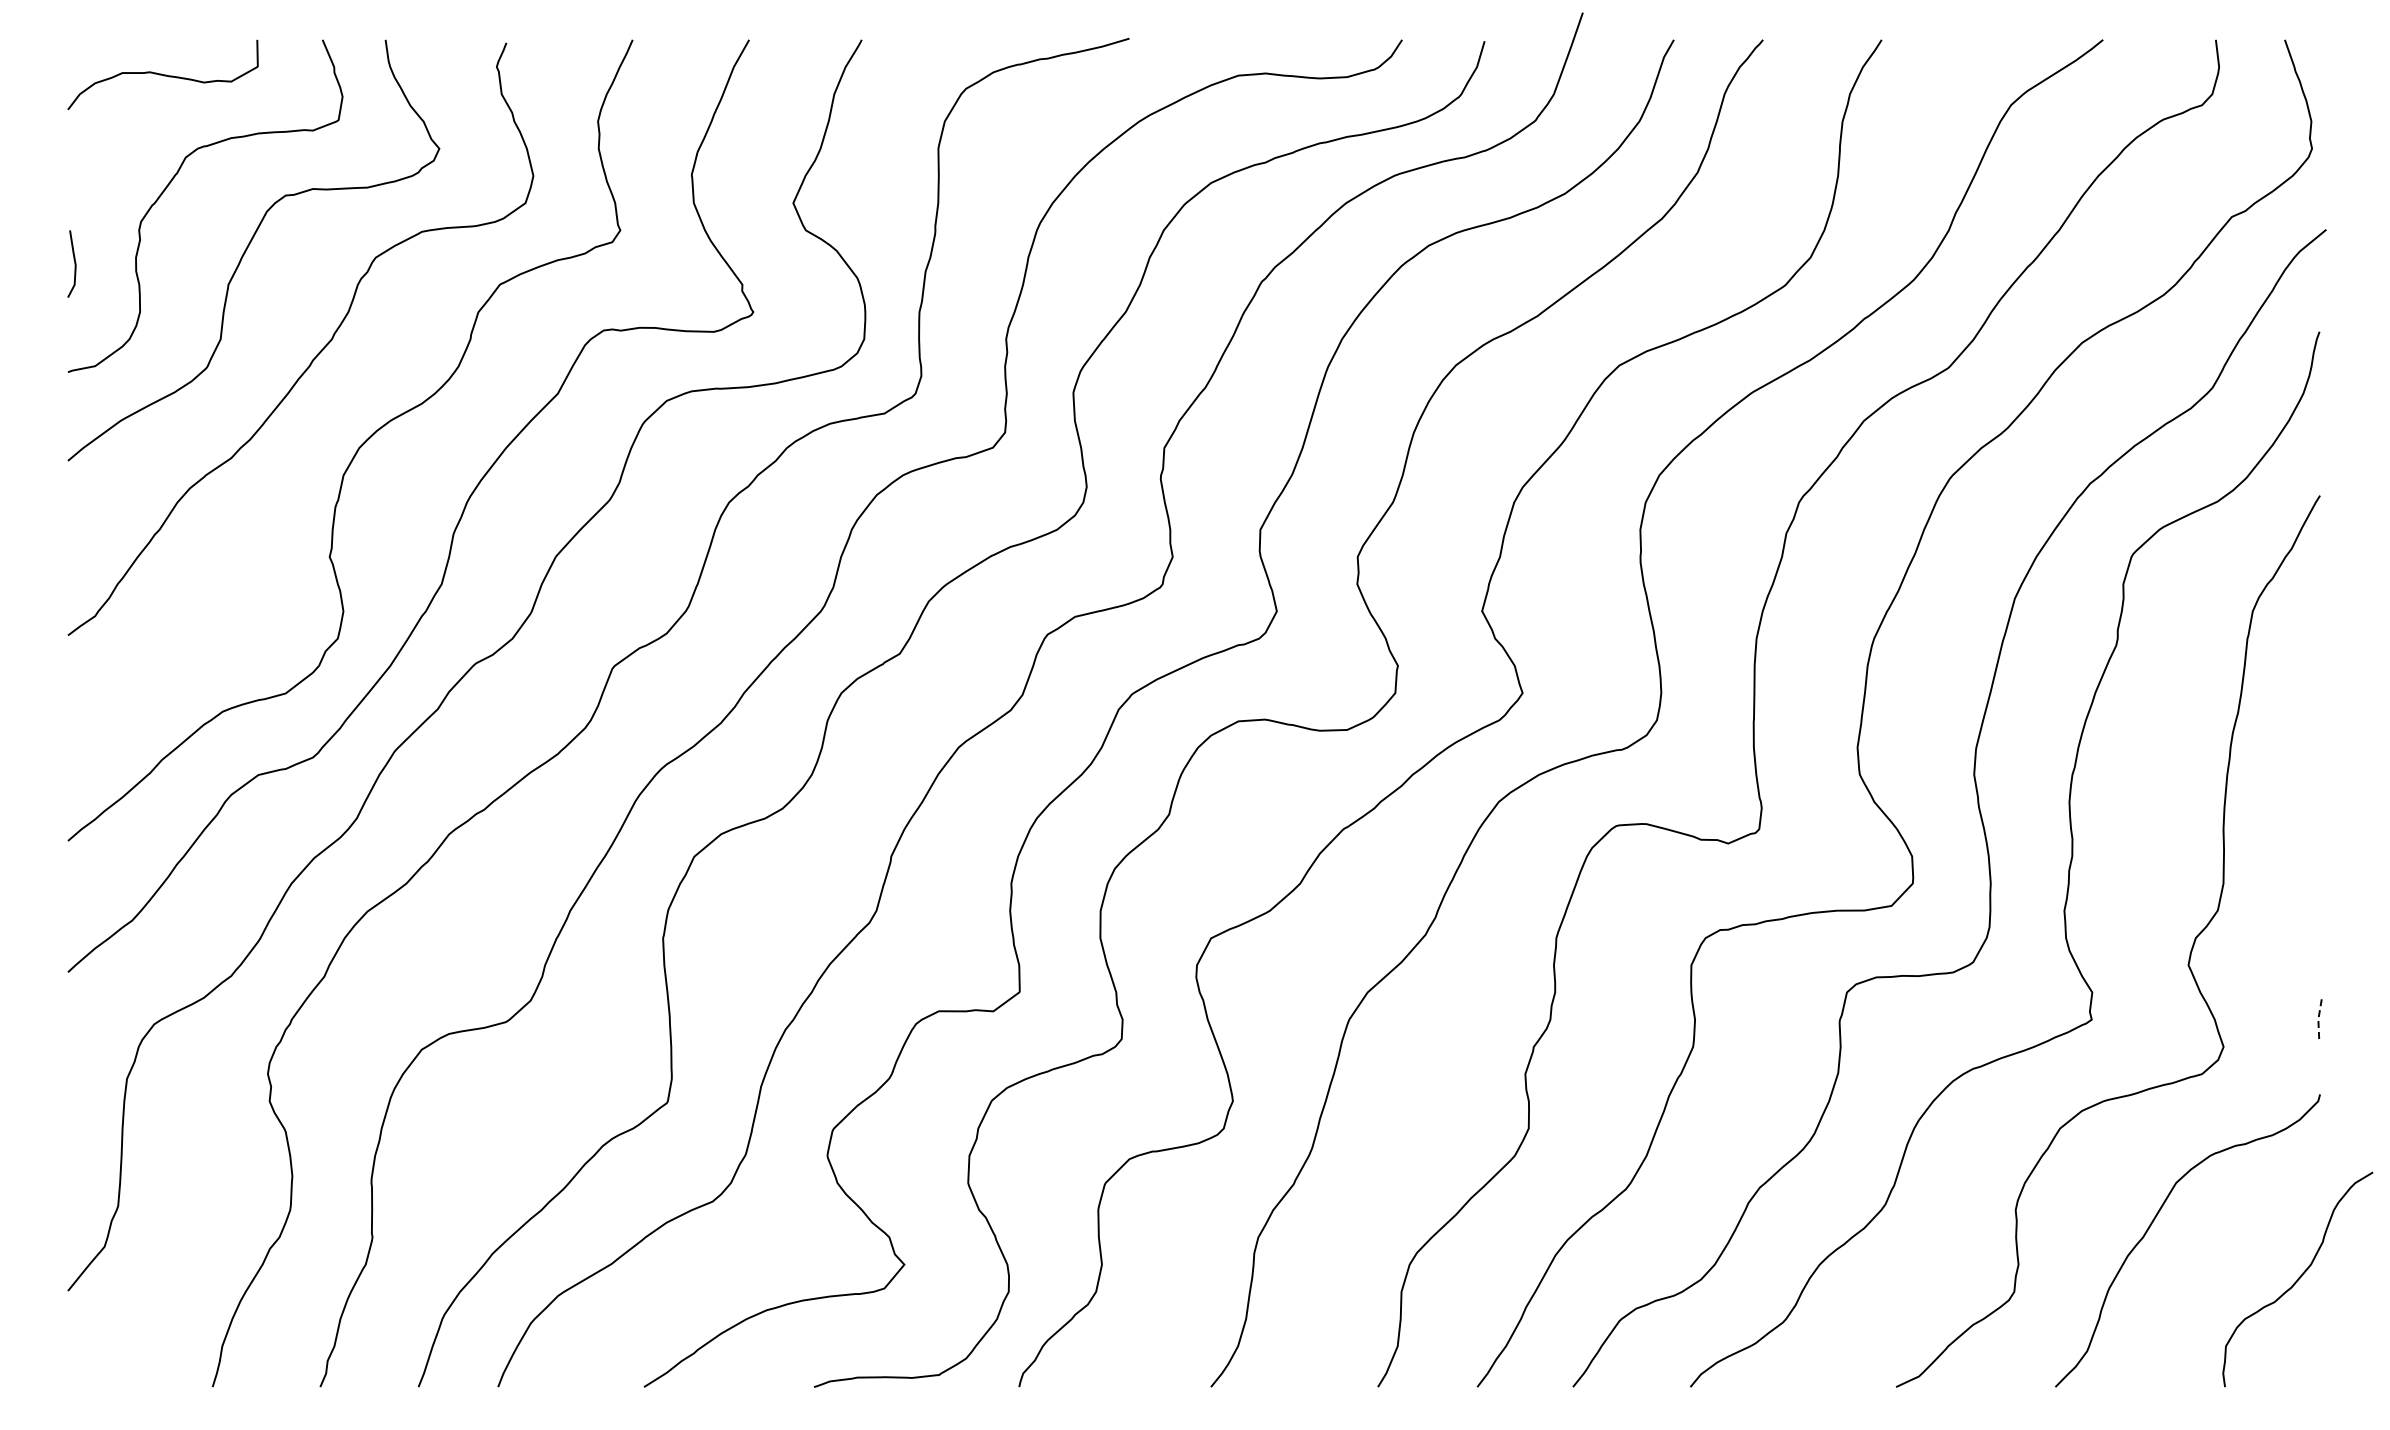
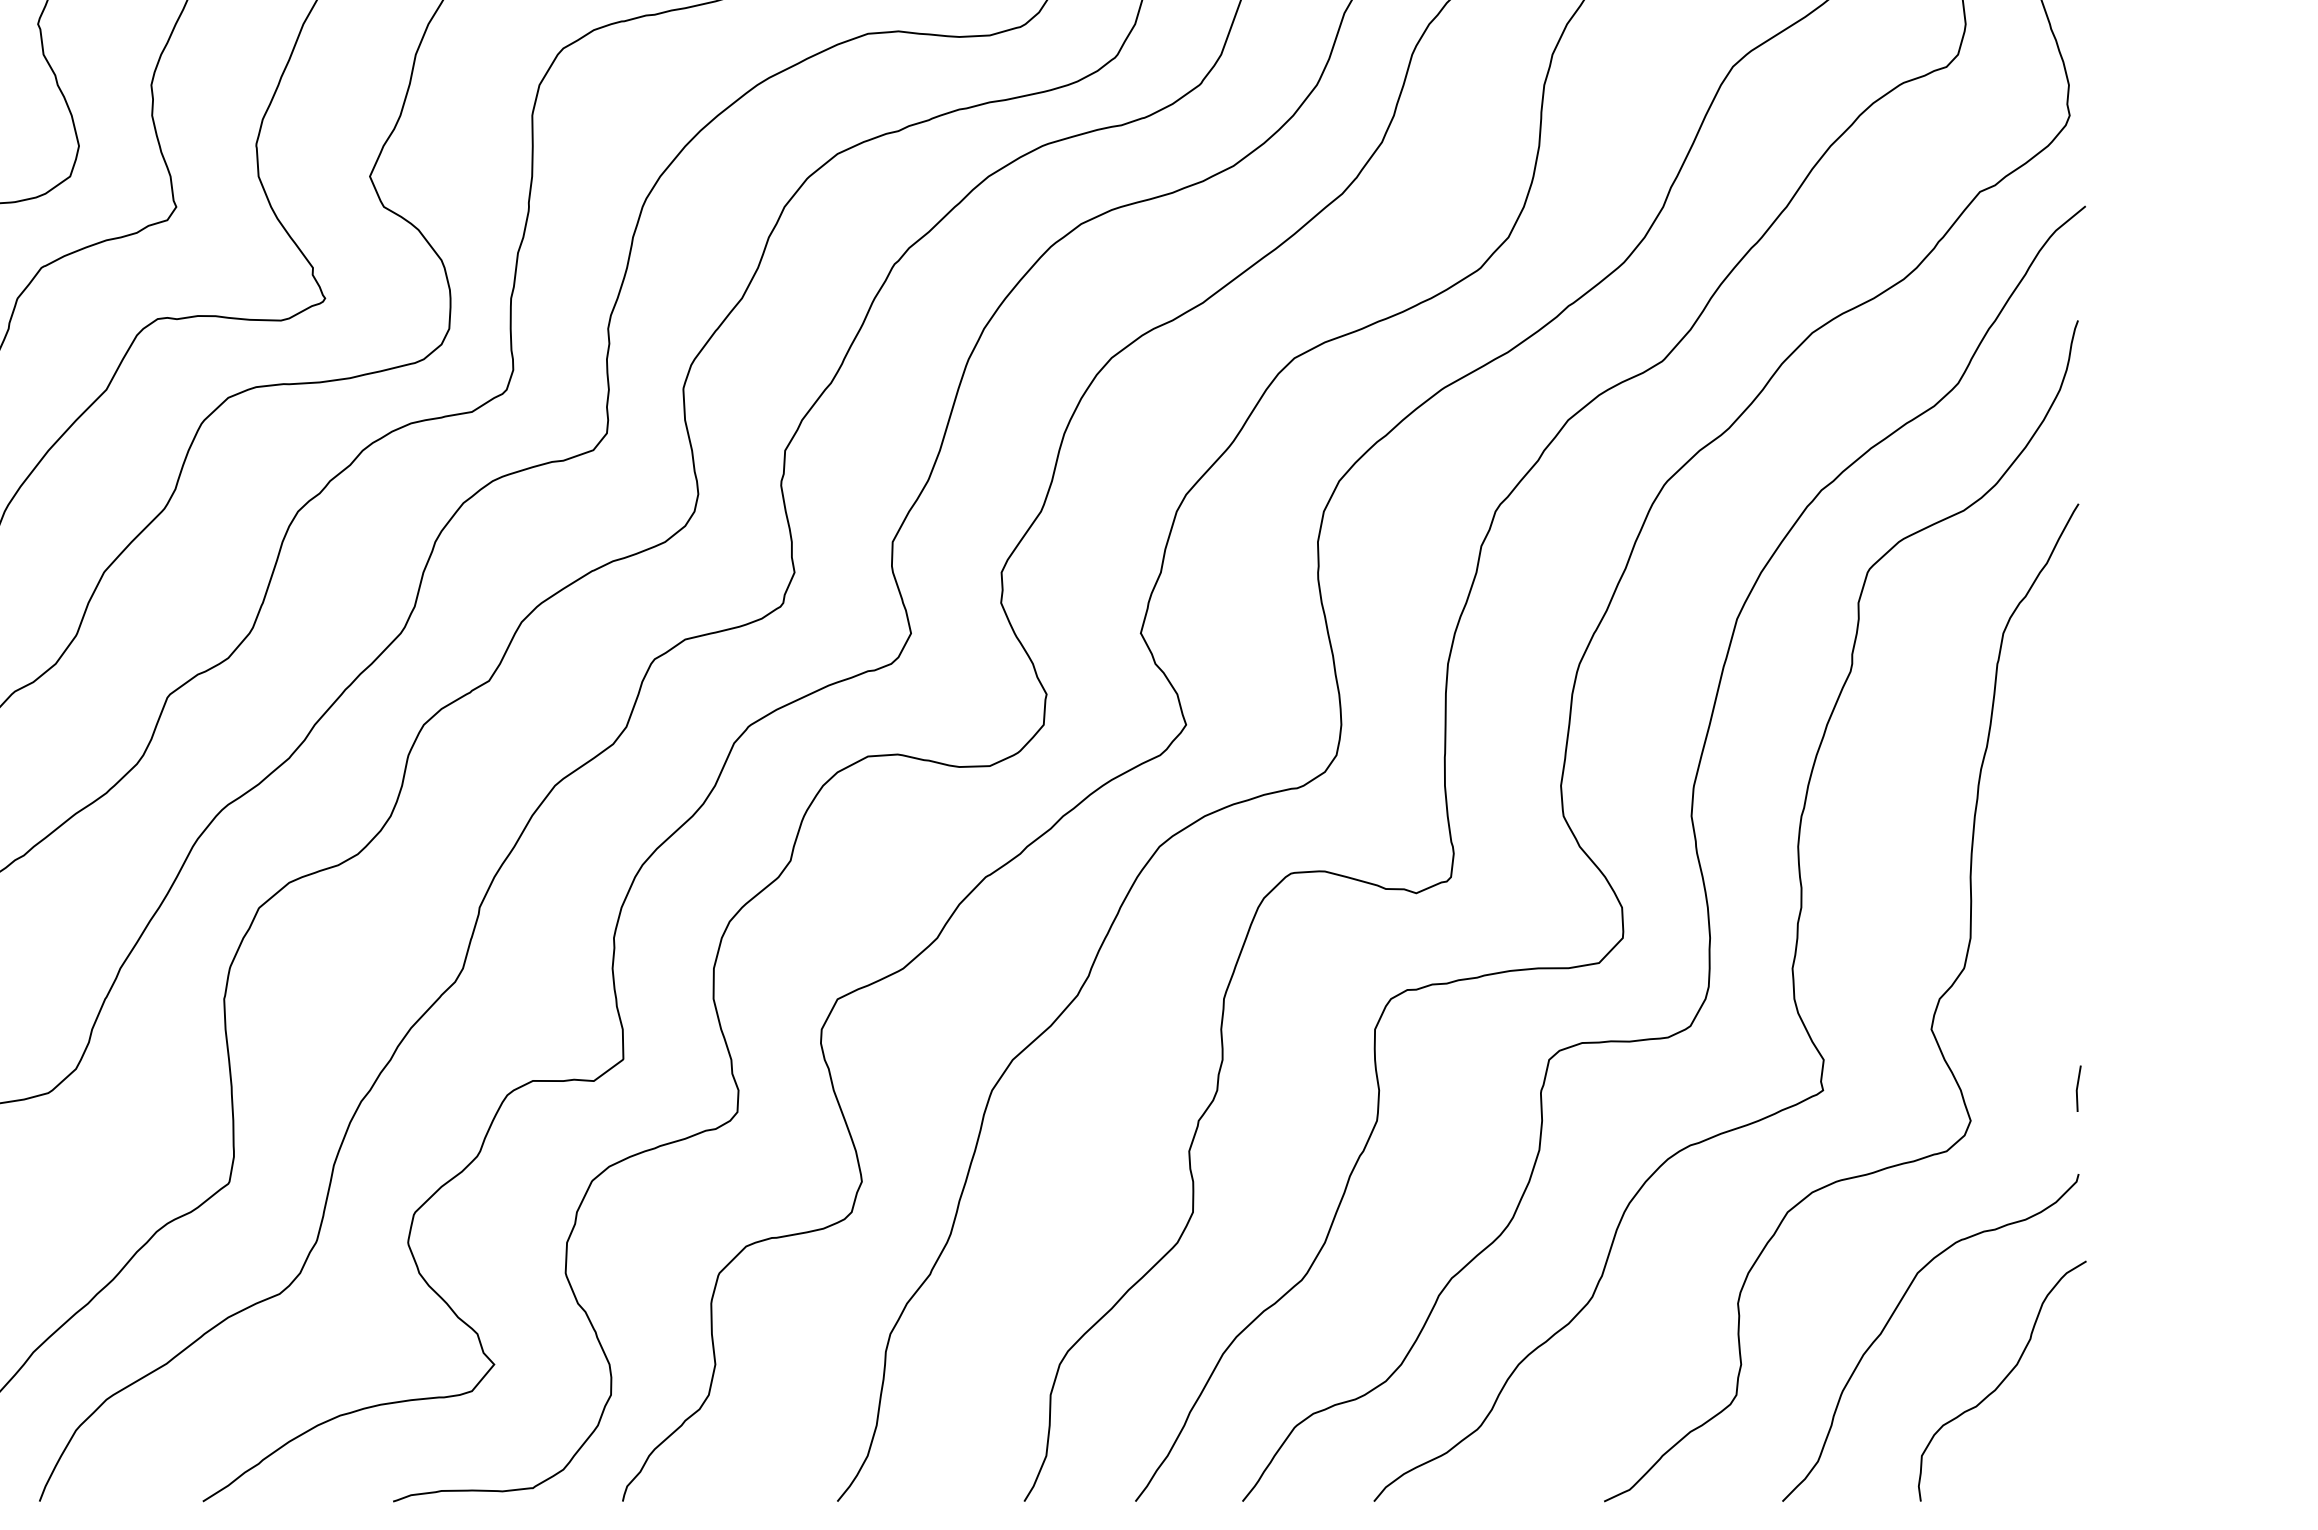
line: (2318, 1018) -> (2076, 1089), dashed -> solid
curve: (2297, 1279) -> (2001, 1381), moved

